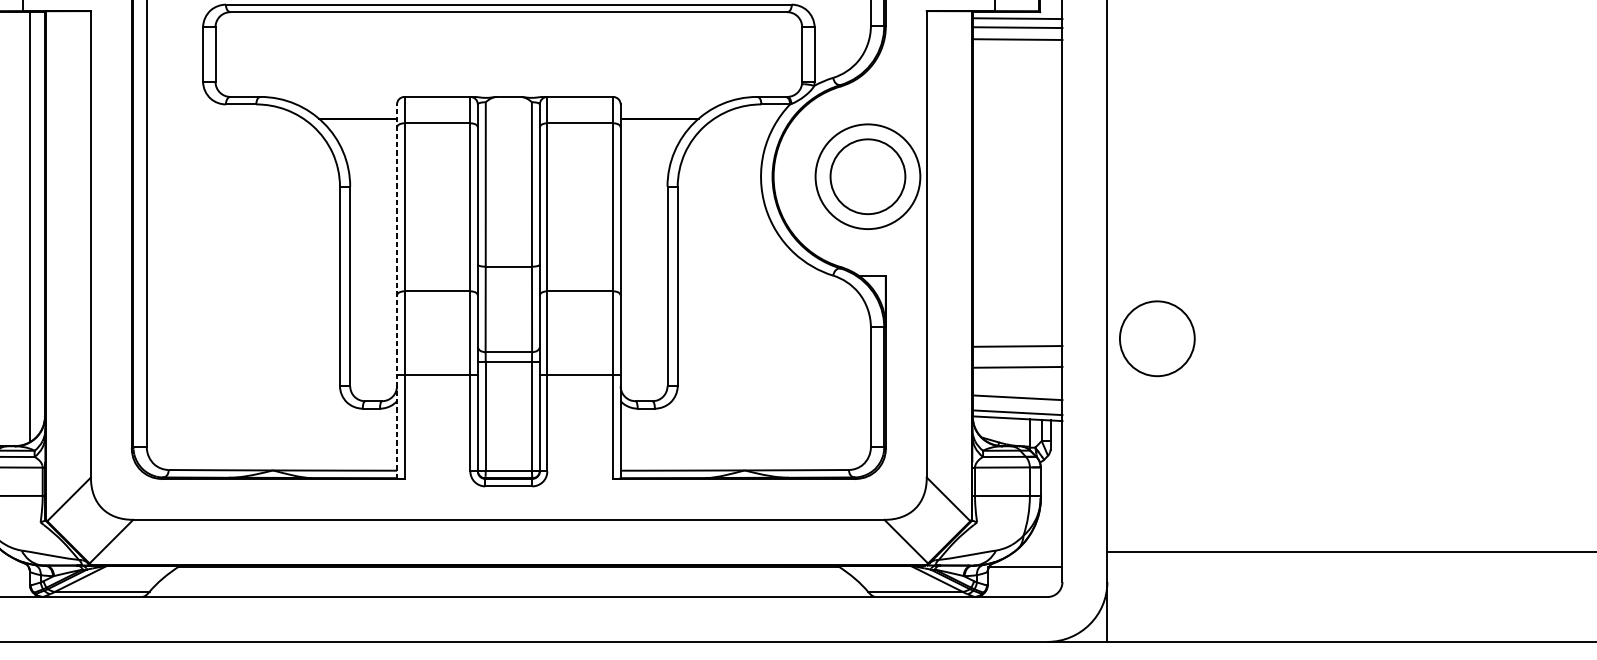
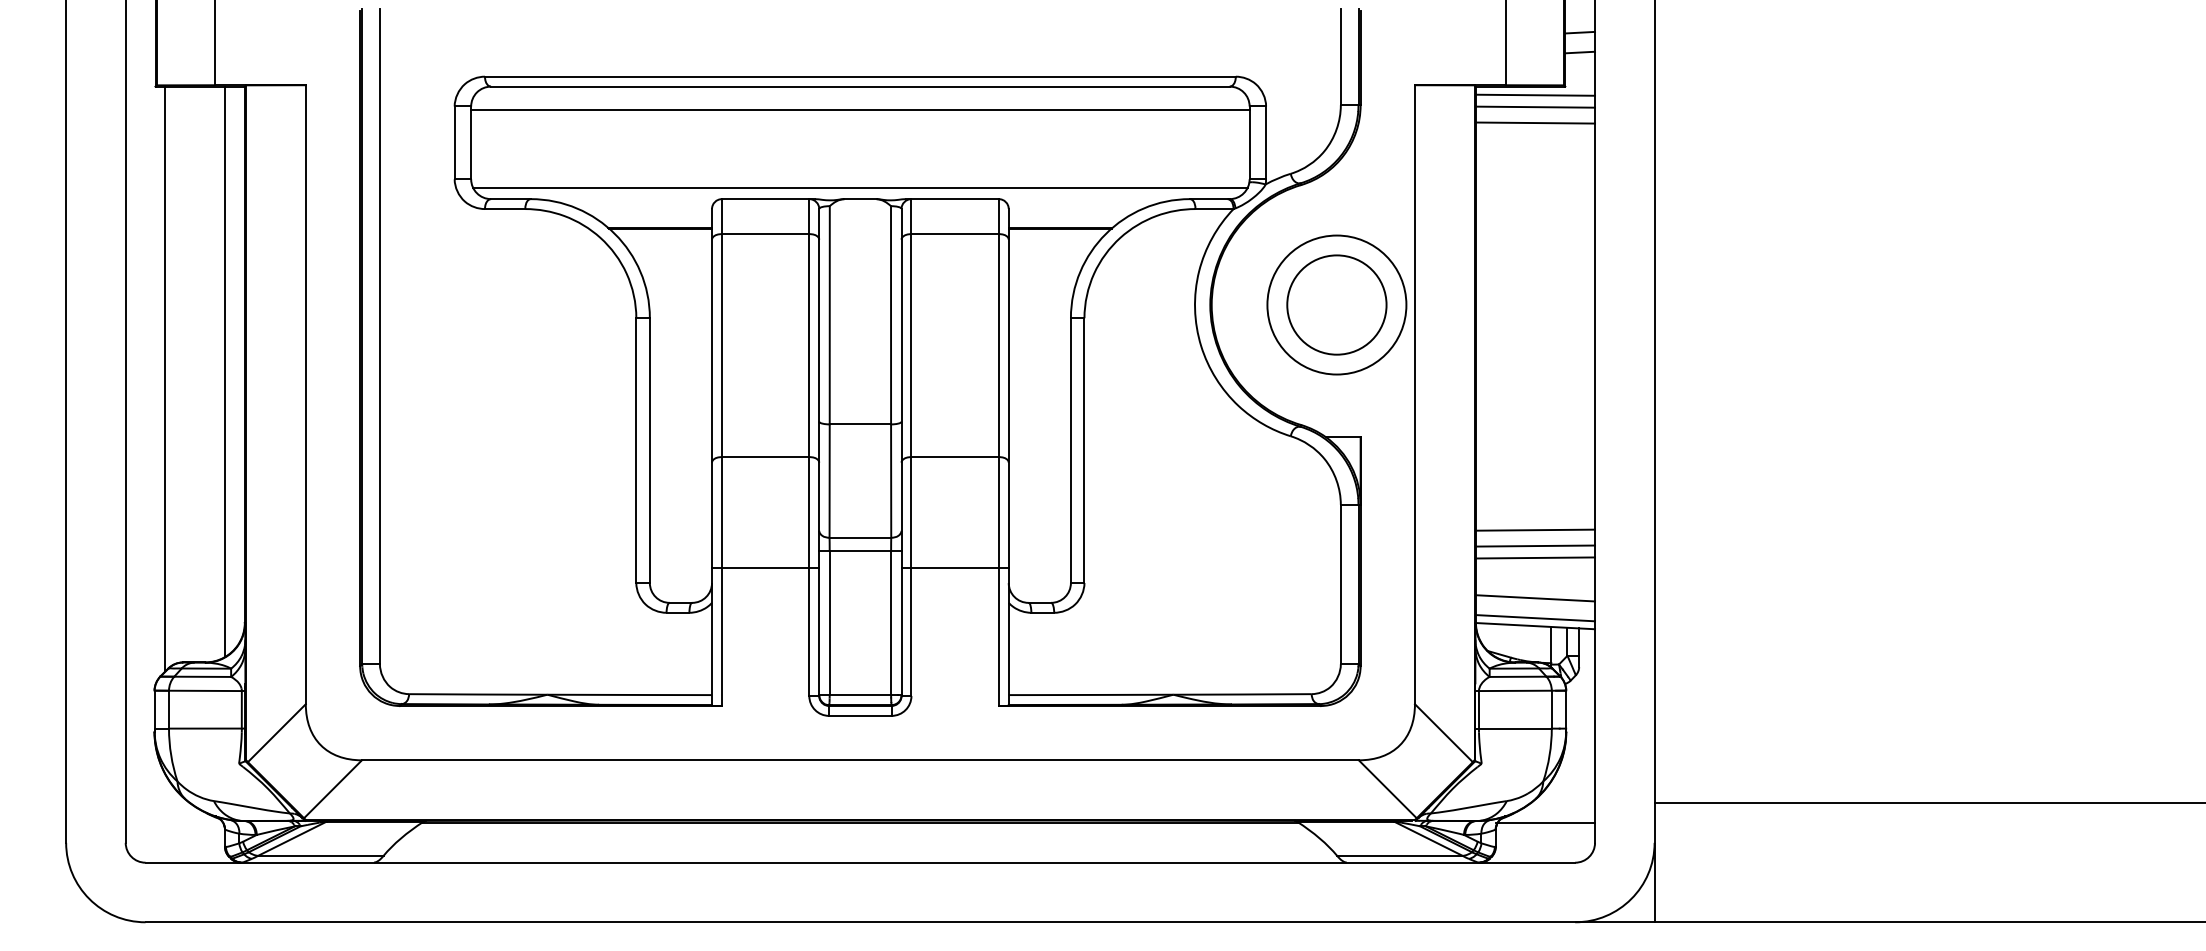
line: (508, 30) -> (860, 110), added
line: (508, 88) -> (860, 187), added
line: (397, 291) -> (712, 457), dashed -> solid
circle: (1157, 338) -> (1720, 519), removed
line: (1017, 357) -> (1535, 545), added

